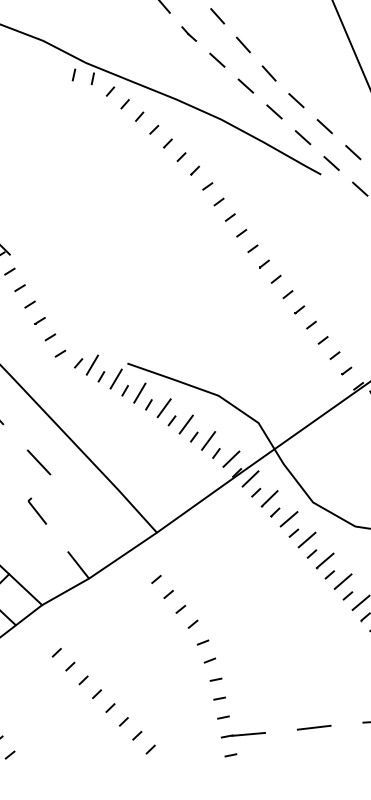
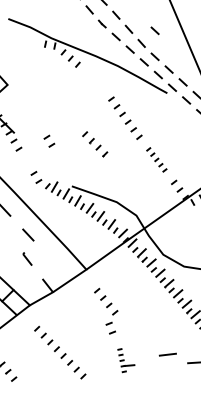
line: (295, 47) -> (154, 30), added
part: (175, 150) -> (95, 144), moved
part: (299, 309) -> (156, 159), size x0.7
part: (35, 311) -> (49, 140), moved
part: (175, 601) -> (106, 301), moved
part: (238, 717) -> (126, 360), size x0.6
line: (313, 727) -> (167, 354), moved

